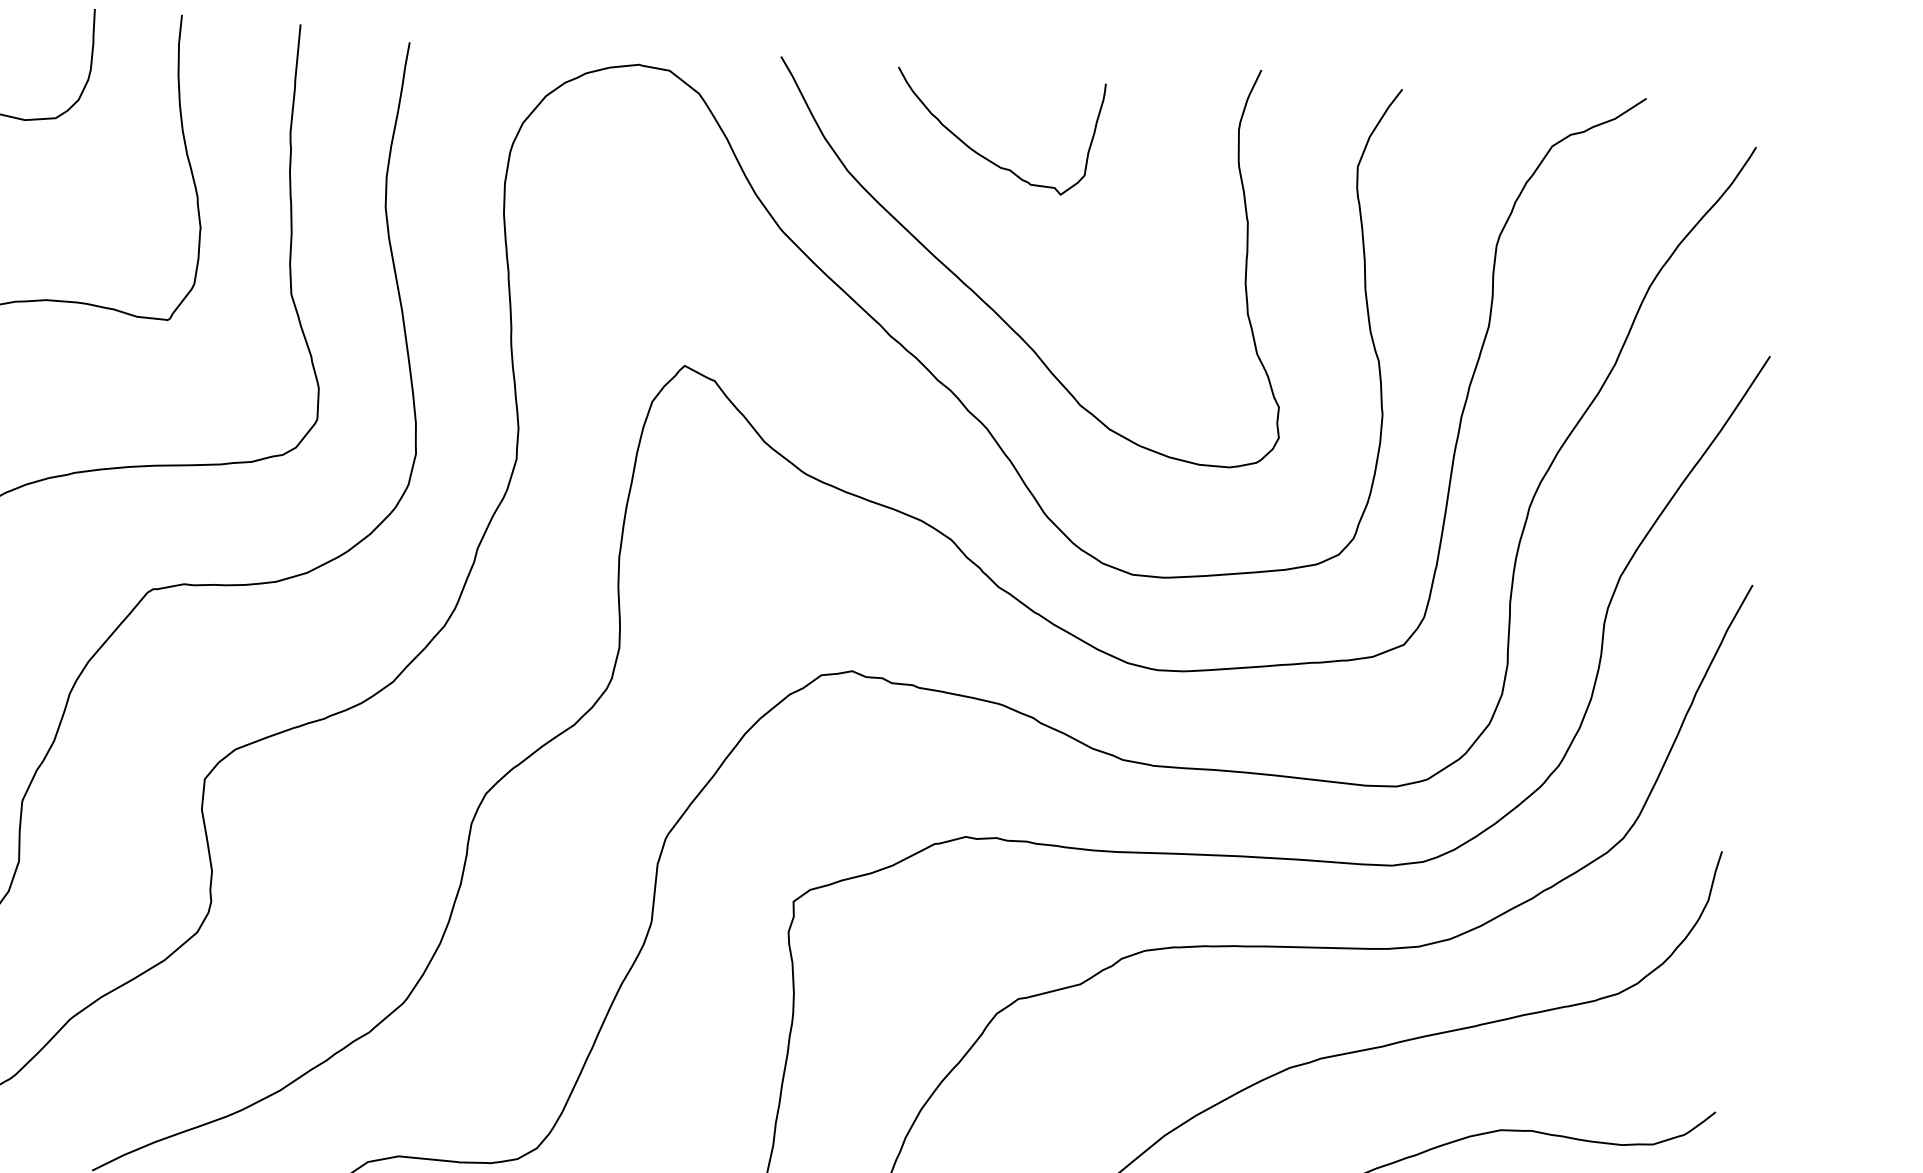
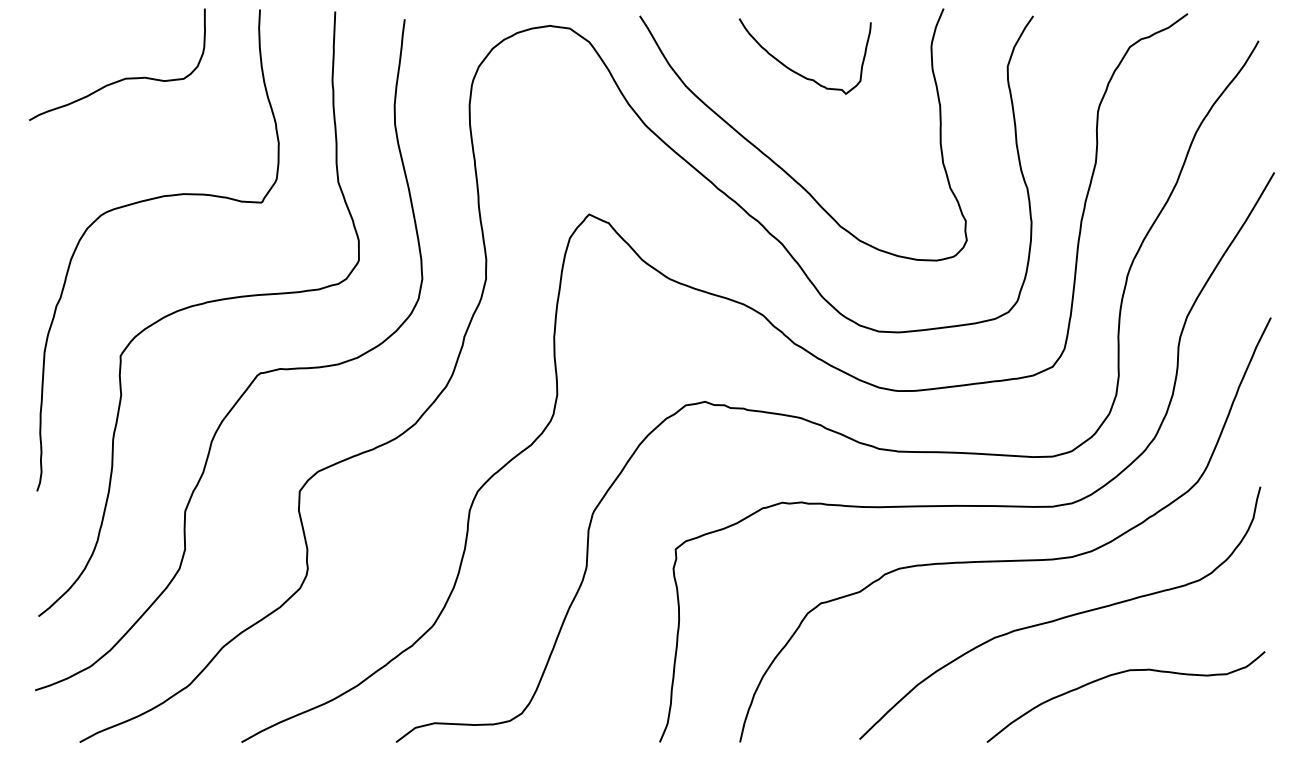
curve: (981, 153) -> (794, 70), moved

